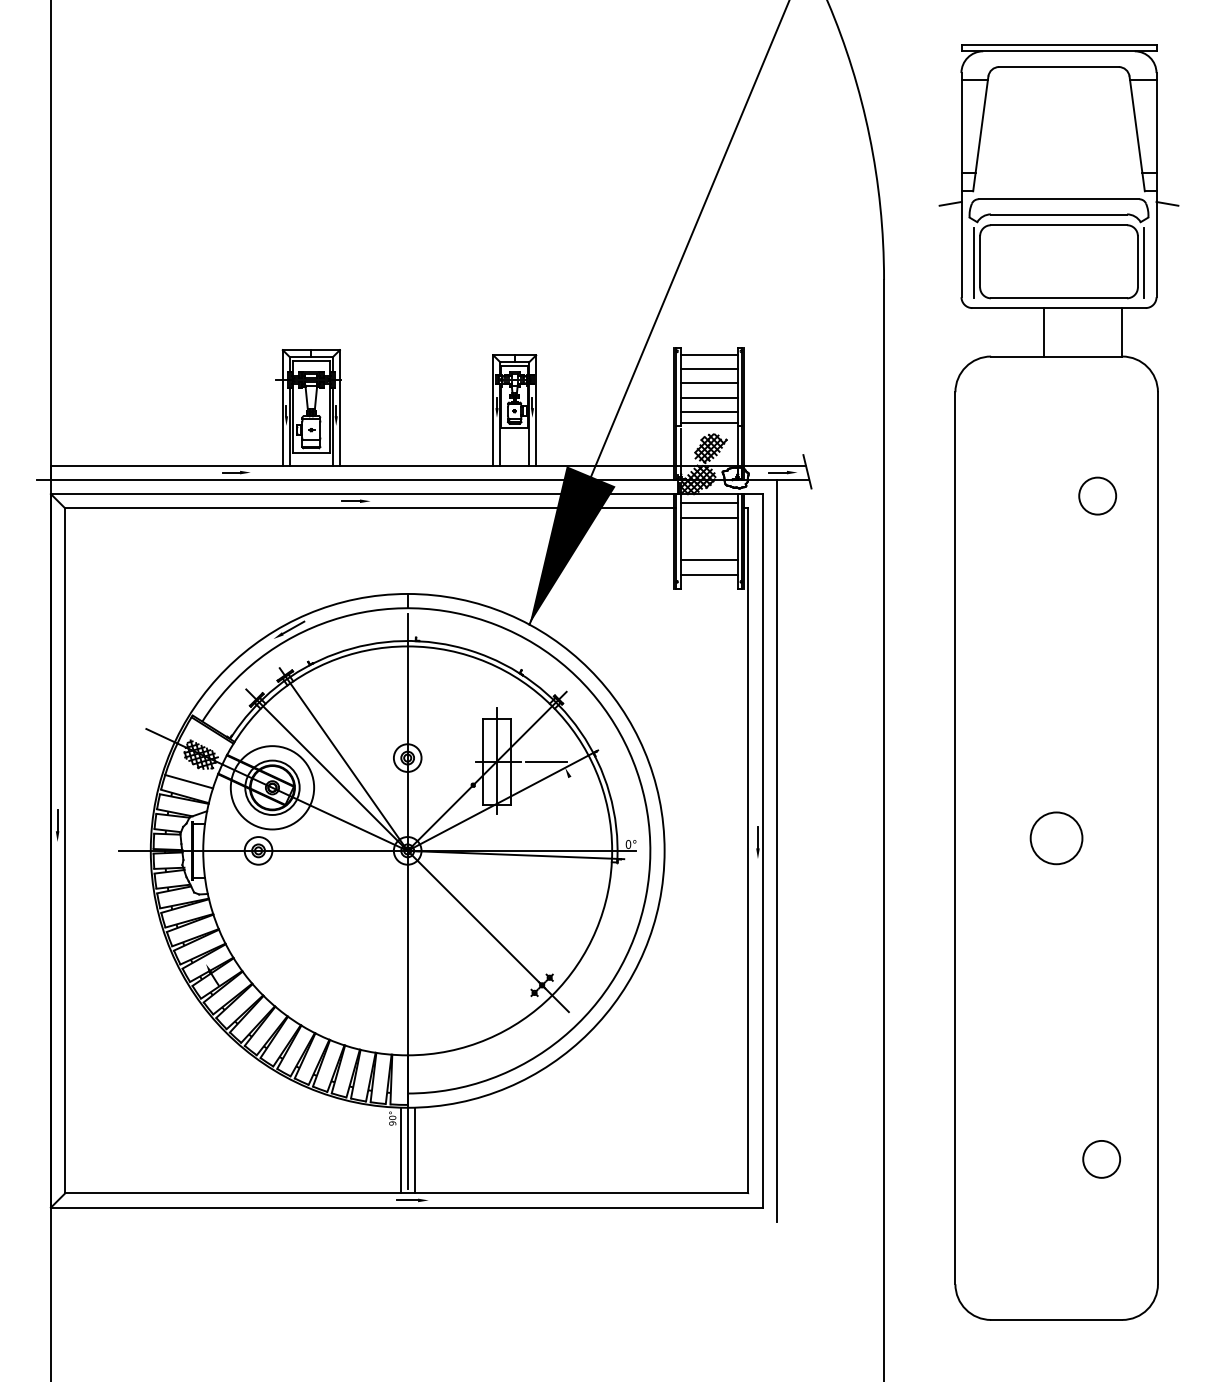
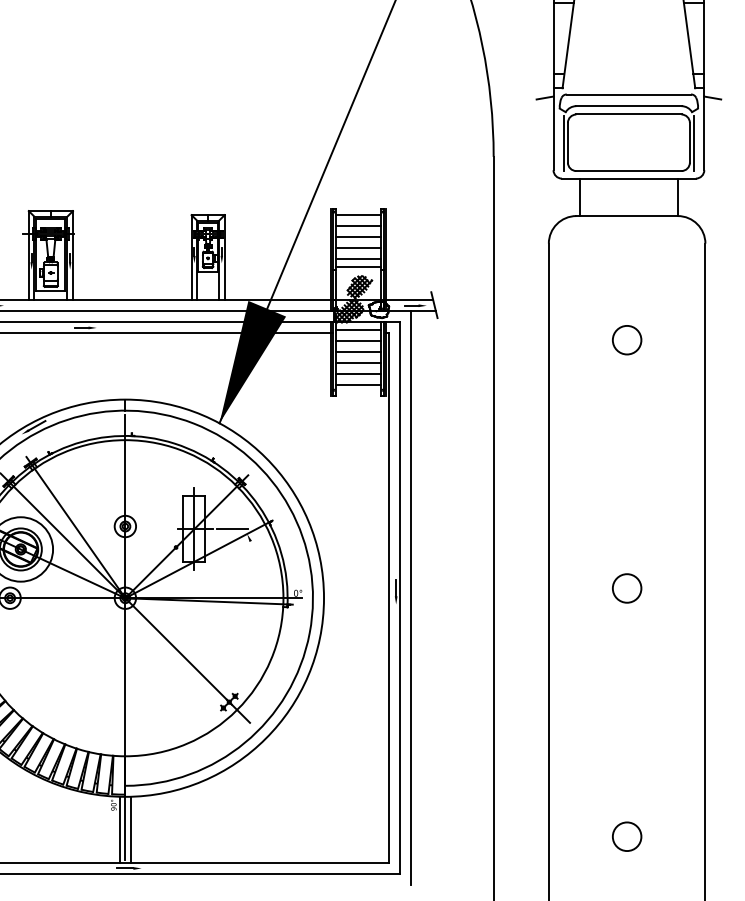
line: (1043, 332) -> (579, 197), moved
circle: (1097, 495) -> (626, 339), moved
line: (708, 531) -> (357, 351), added
line: (708, 546) -> (357, 362), added
circle: (1056, 837) -> (626, 587), size x0.71
circle: (1101, 1159) -> (626, 836), moved

